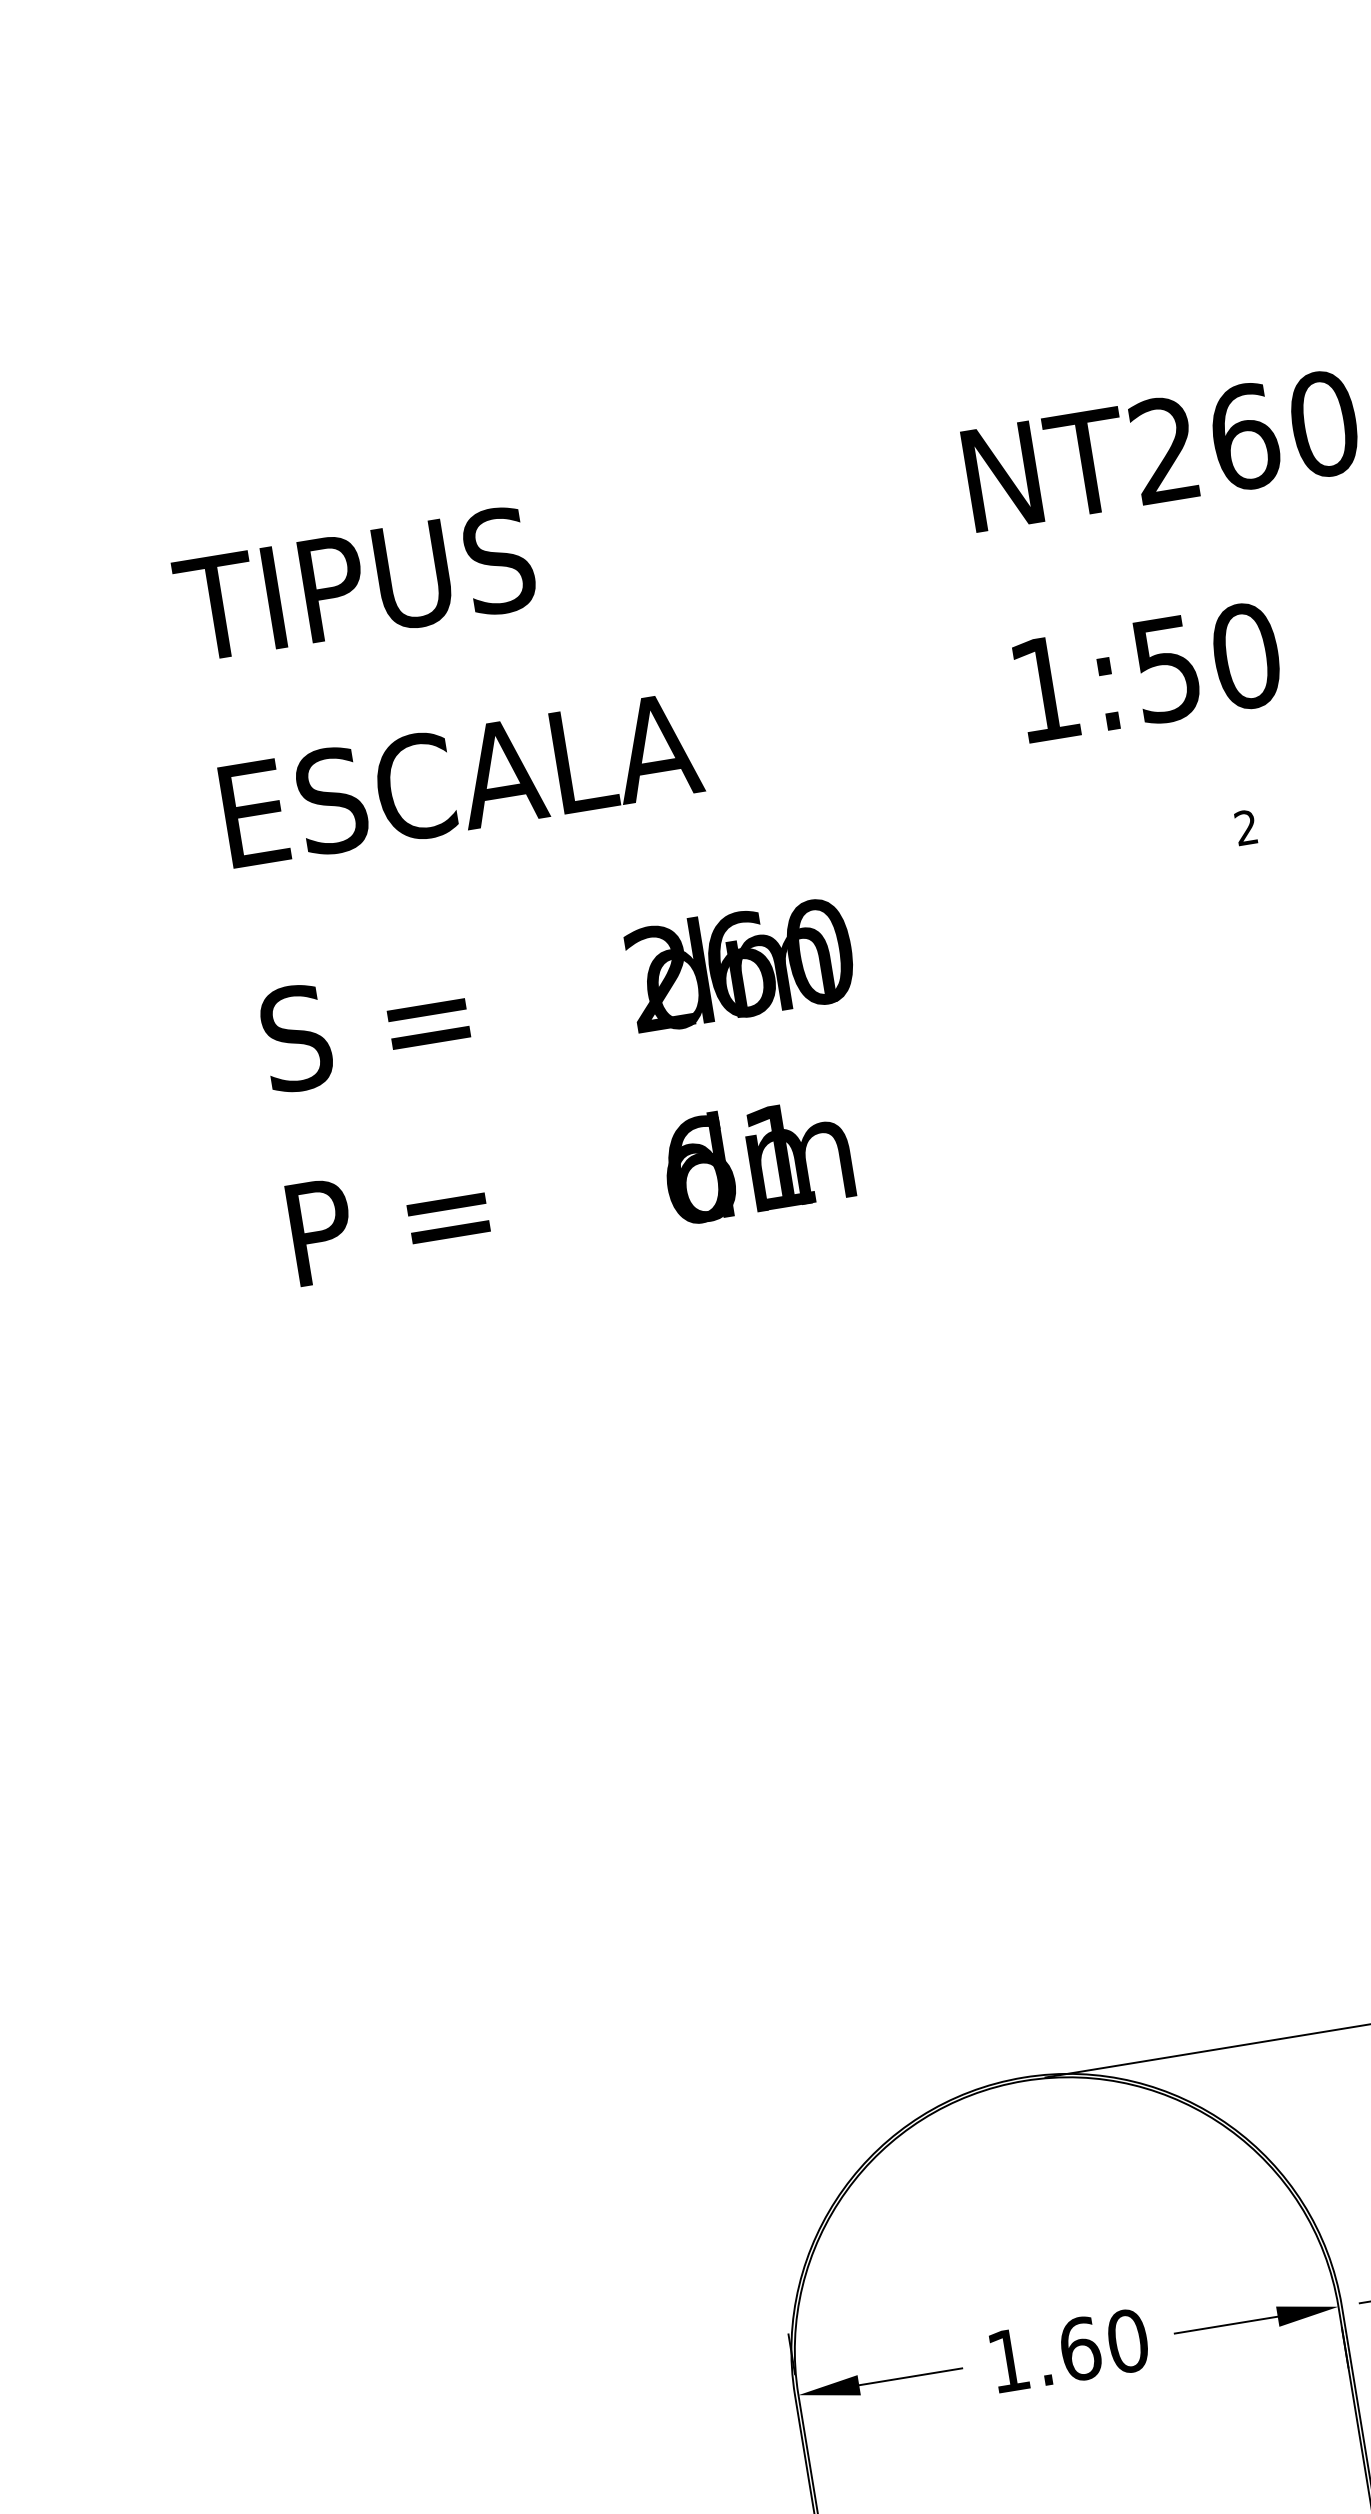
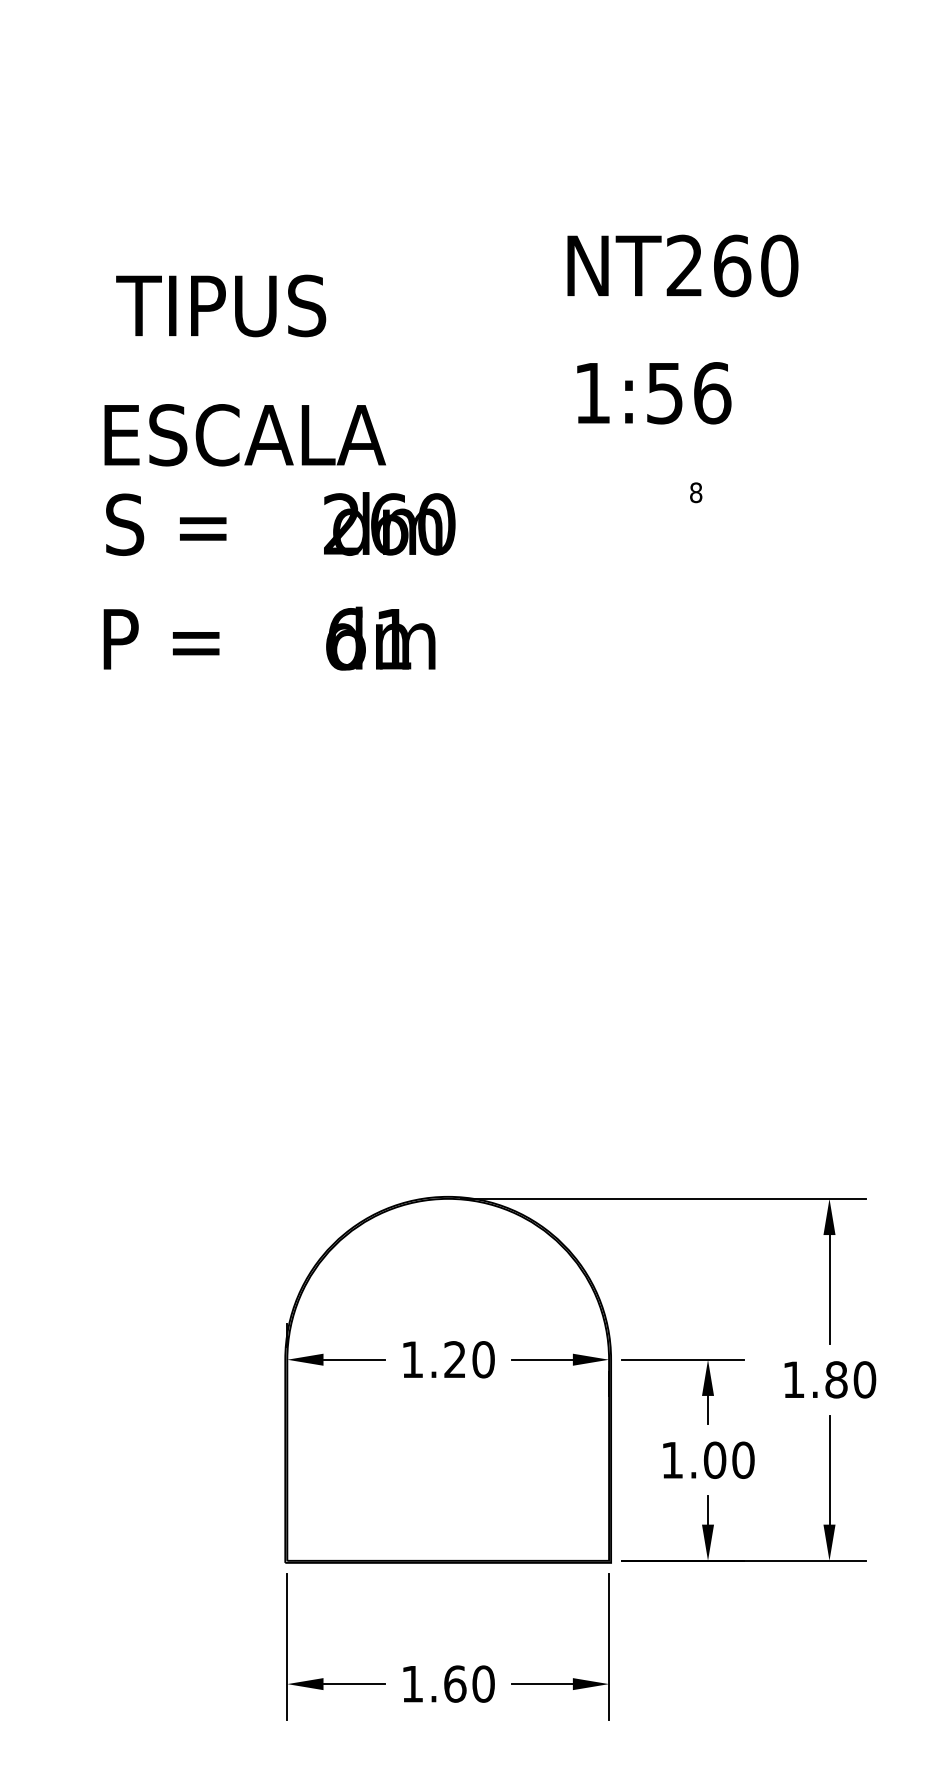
text: (355, 583) -> (221, 305), moved
text: (1246, 656) -> (712, 393), 1:50 -> 1:56
text: (460, 780) -> (244, 435), moved
text: (1246, 827) -> (696, 492), 2 -> 8
text: (1080, 2348) -> (455, 1359), 1.60 -> 1.20

